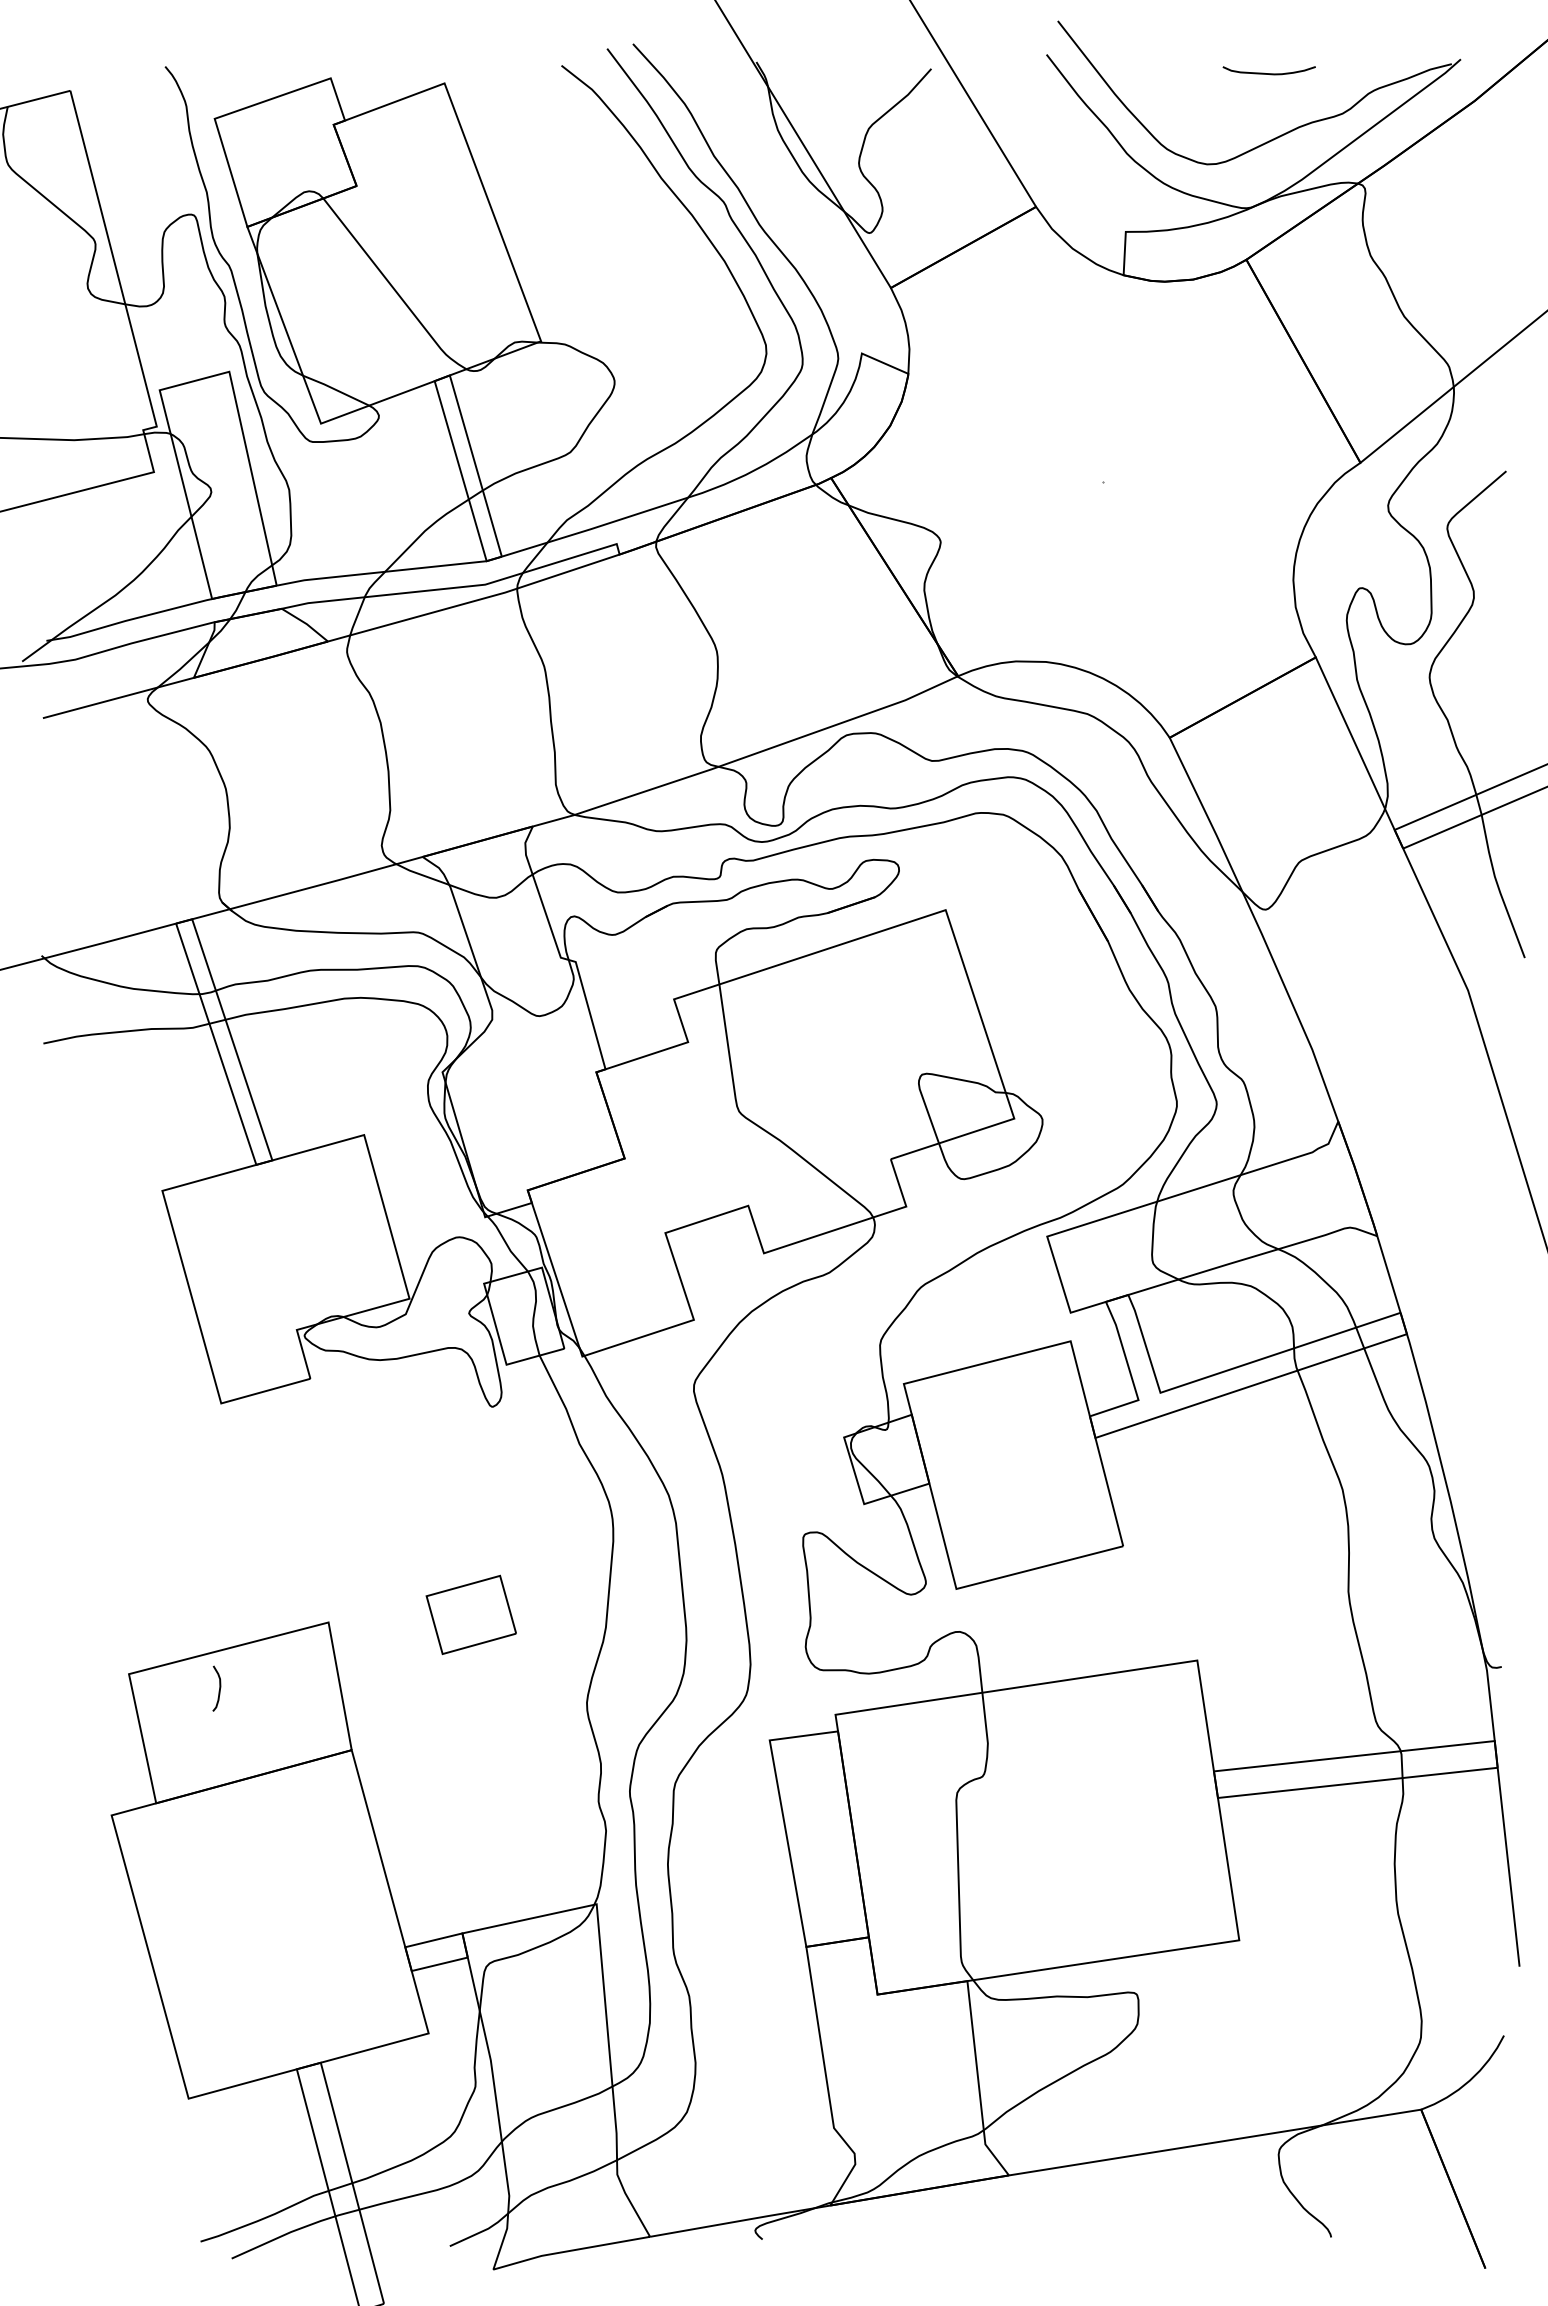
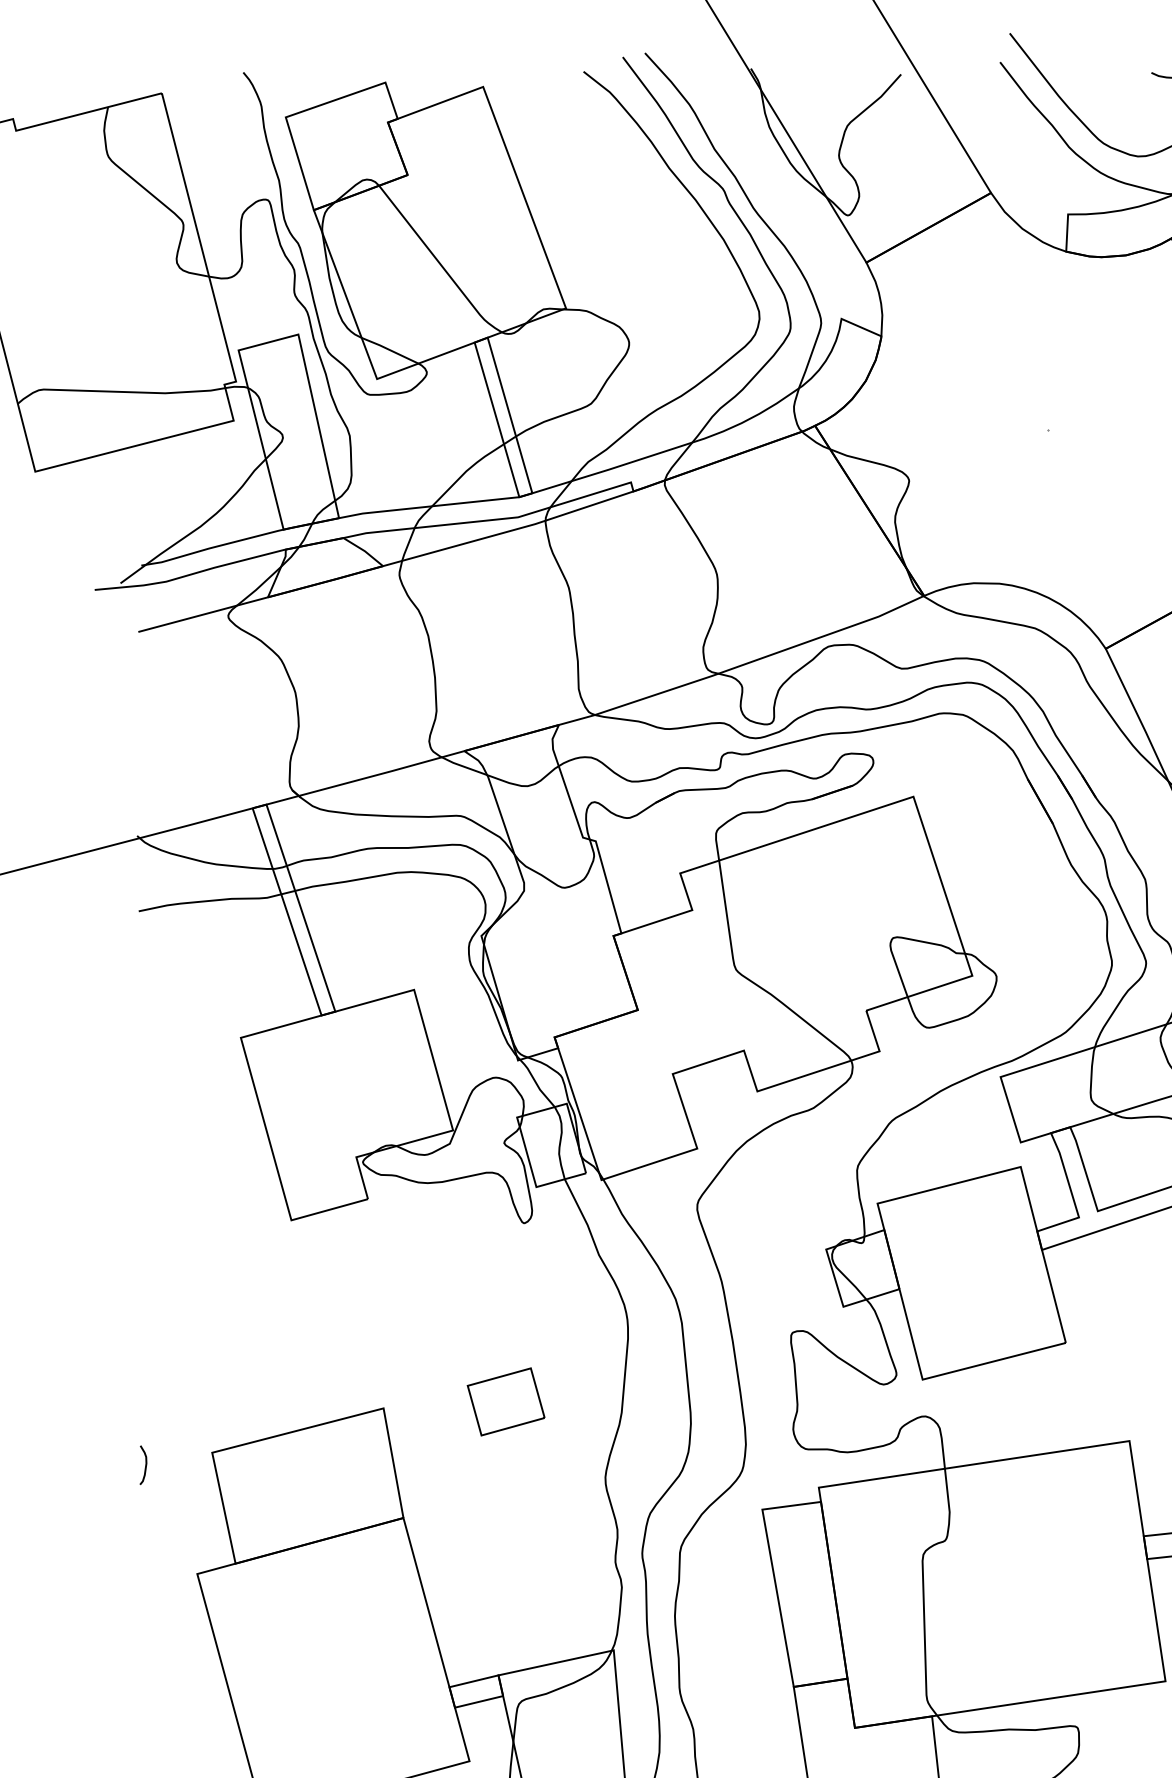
curve: (218, 1690) -> (144, 1466), moved

